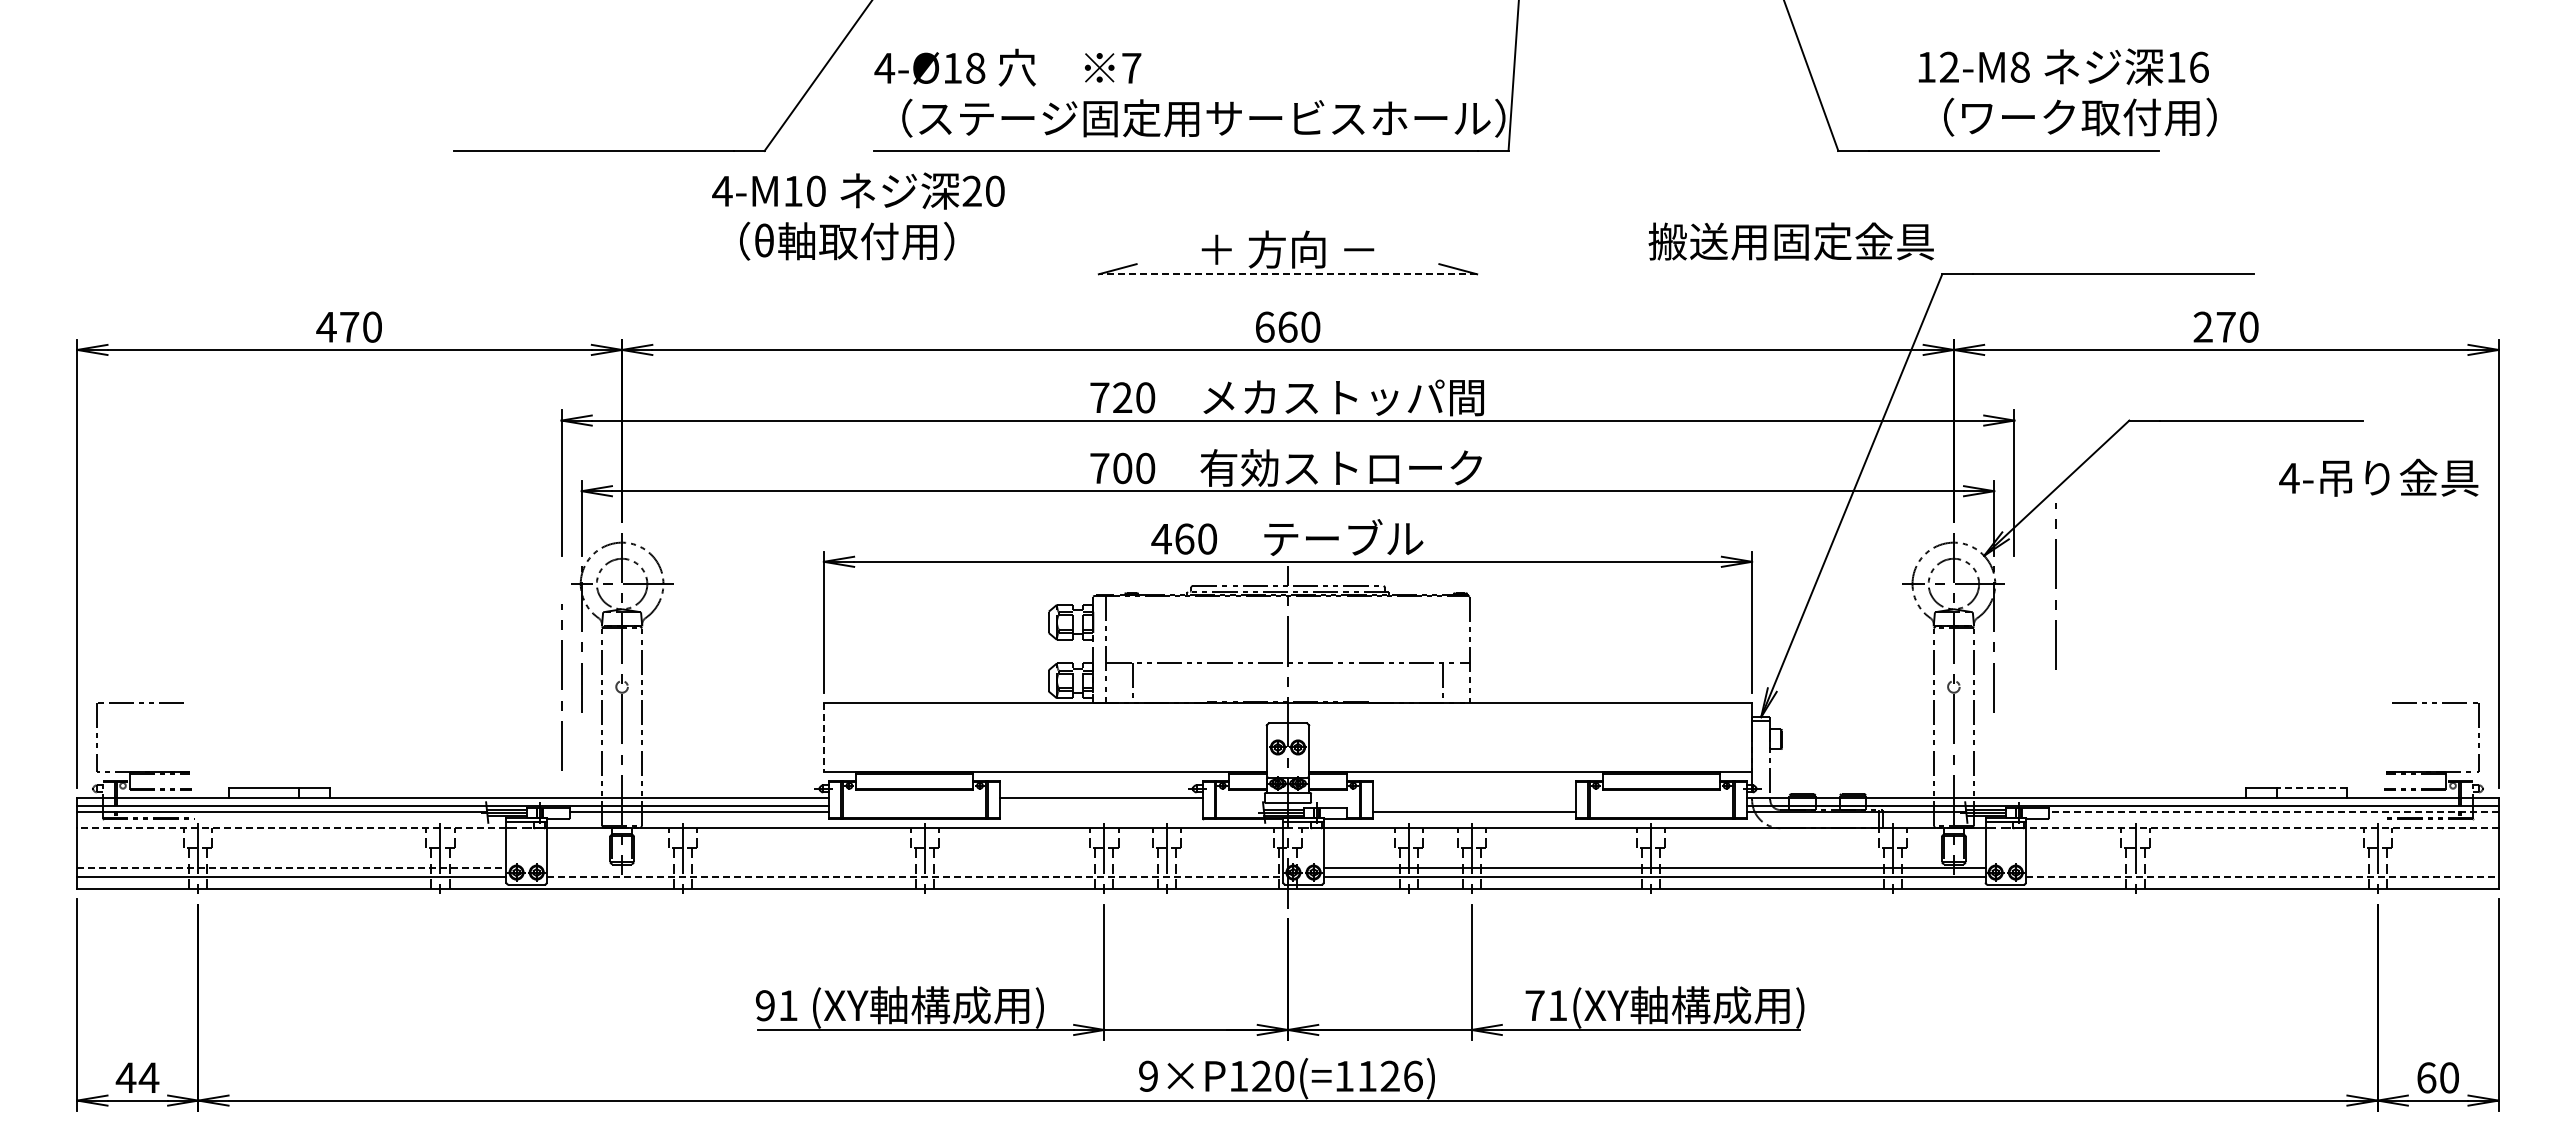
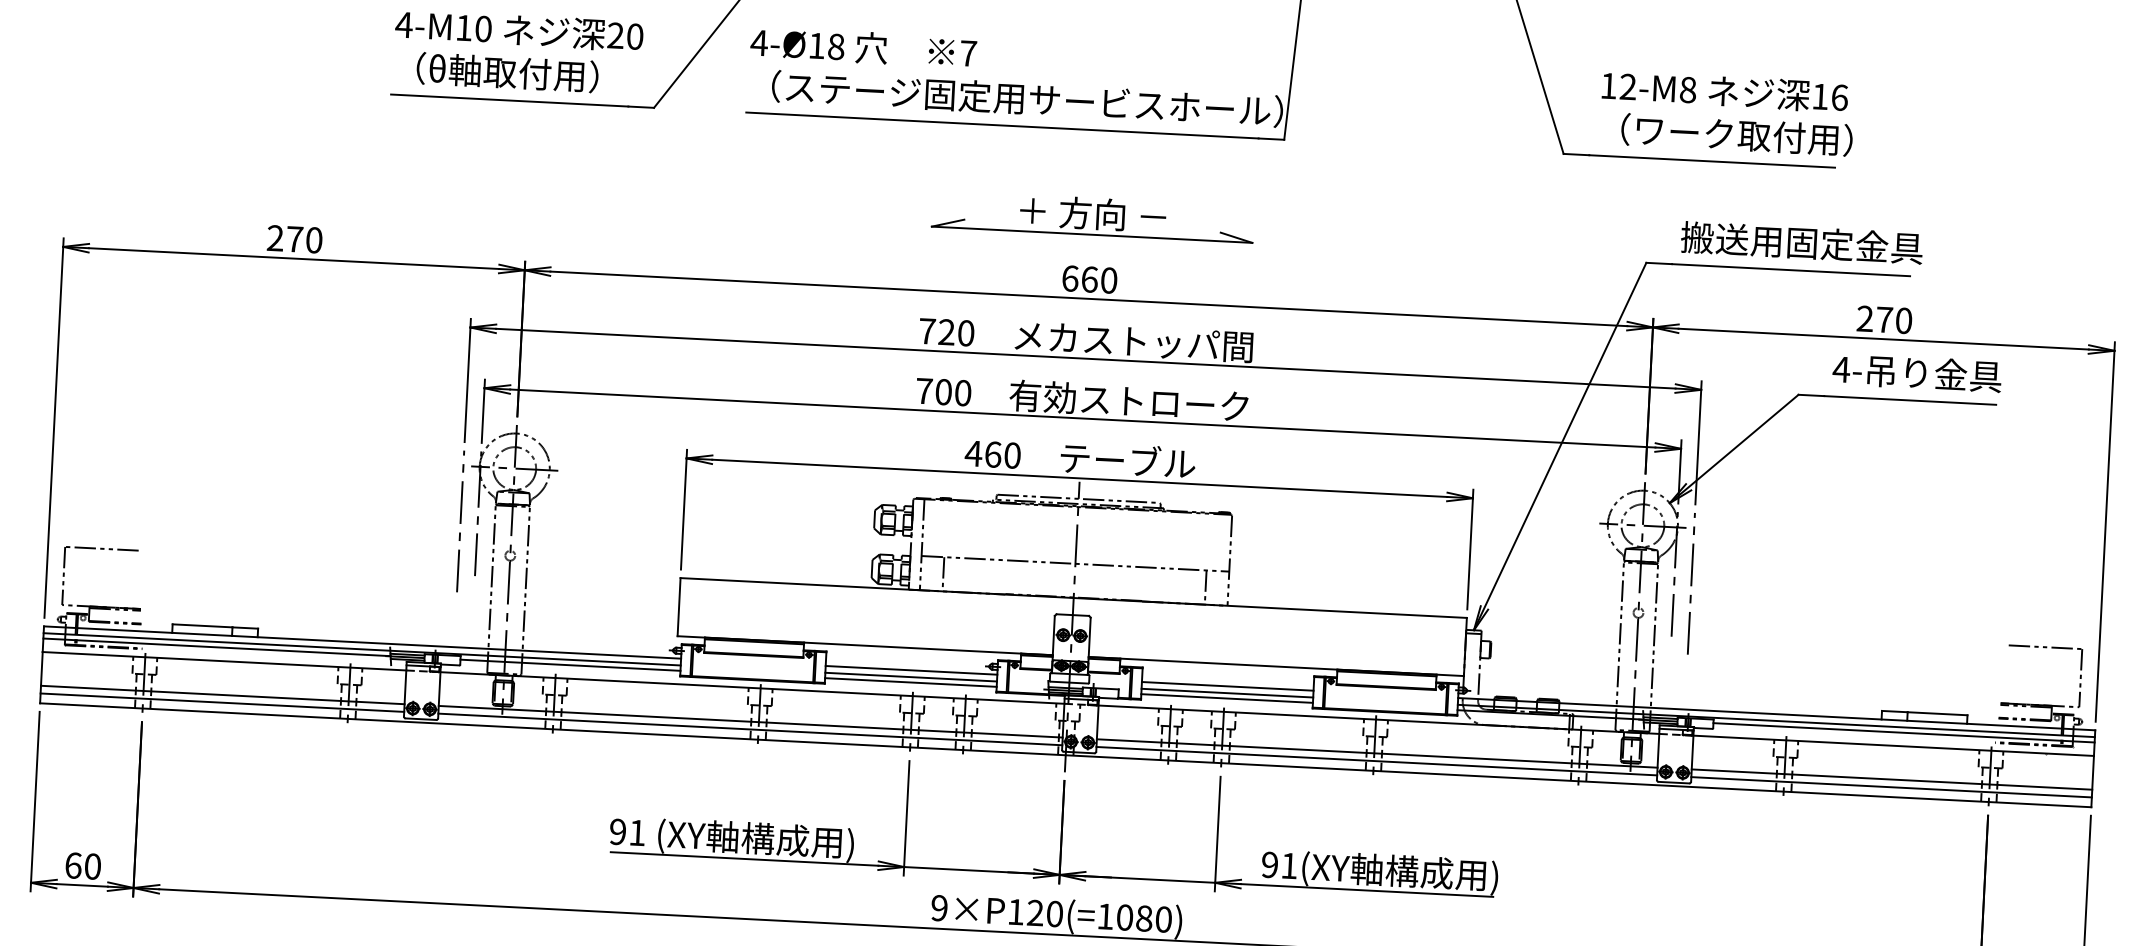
text: (2067, 92) -> (1727, 113), moved
text: (858, 216) -> (518, 52), moved
text: (1790, 241) -> (1801, 242), moved
line: (1287, 274) -> (1091, 234), dashed -> solid
text: (326, 326) -> (275, 237), 470 -> 270
text: (2378, 477) -> (1917, 372), moved
line: (2055, 586) -> (1690, 583), moved
line: (561, 687) -> (460, 521), moved
line: (823, 737) -> (678, 607), dashed -> solid
line: (2311, 787) -> (1937, 713), dashed -> solid
line: (1474, 797) -> (1227, 685), added
line: (1101, 805) -> (911, 676), added
line: (1474, 805) -> (1227, 692), added
line: (1101, 812) -> (911, 682), added
line: (2273, 812) -> (1903, 732), dashed -> solid
line: (291, 828) -> (224, 661), dashed -> solid
line: (2261, 828) -> (1892, 746), dashed -> solid
line: (291, 868) -> (222, 695), dashed -> solid
line: (914, 868) -> (750, 722), added
line: (2261, 868) -> (1891, 779), added
line: (915, 877) -> (750, 729), dashed -> solid
line: (2262, 877) -> (1891, 787), dashed -> solid
text: (1534, 1005) -> (1269, 864), 71(XY -> 91(XY
text: (1390, 1075) -> (1144, 917), 9×P120(=1126) -> 9×P120(=1080)
text: (137, 1077) -> (83, 865), 44 -> 60

